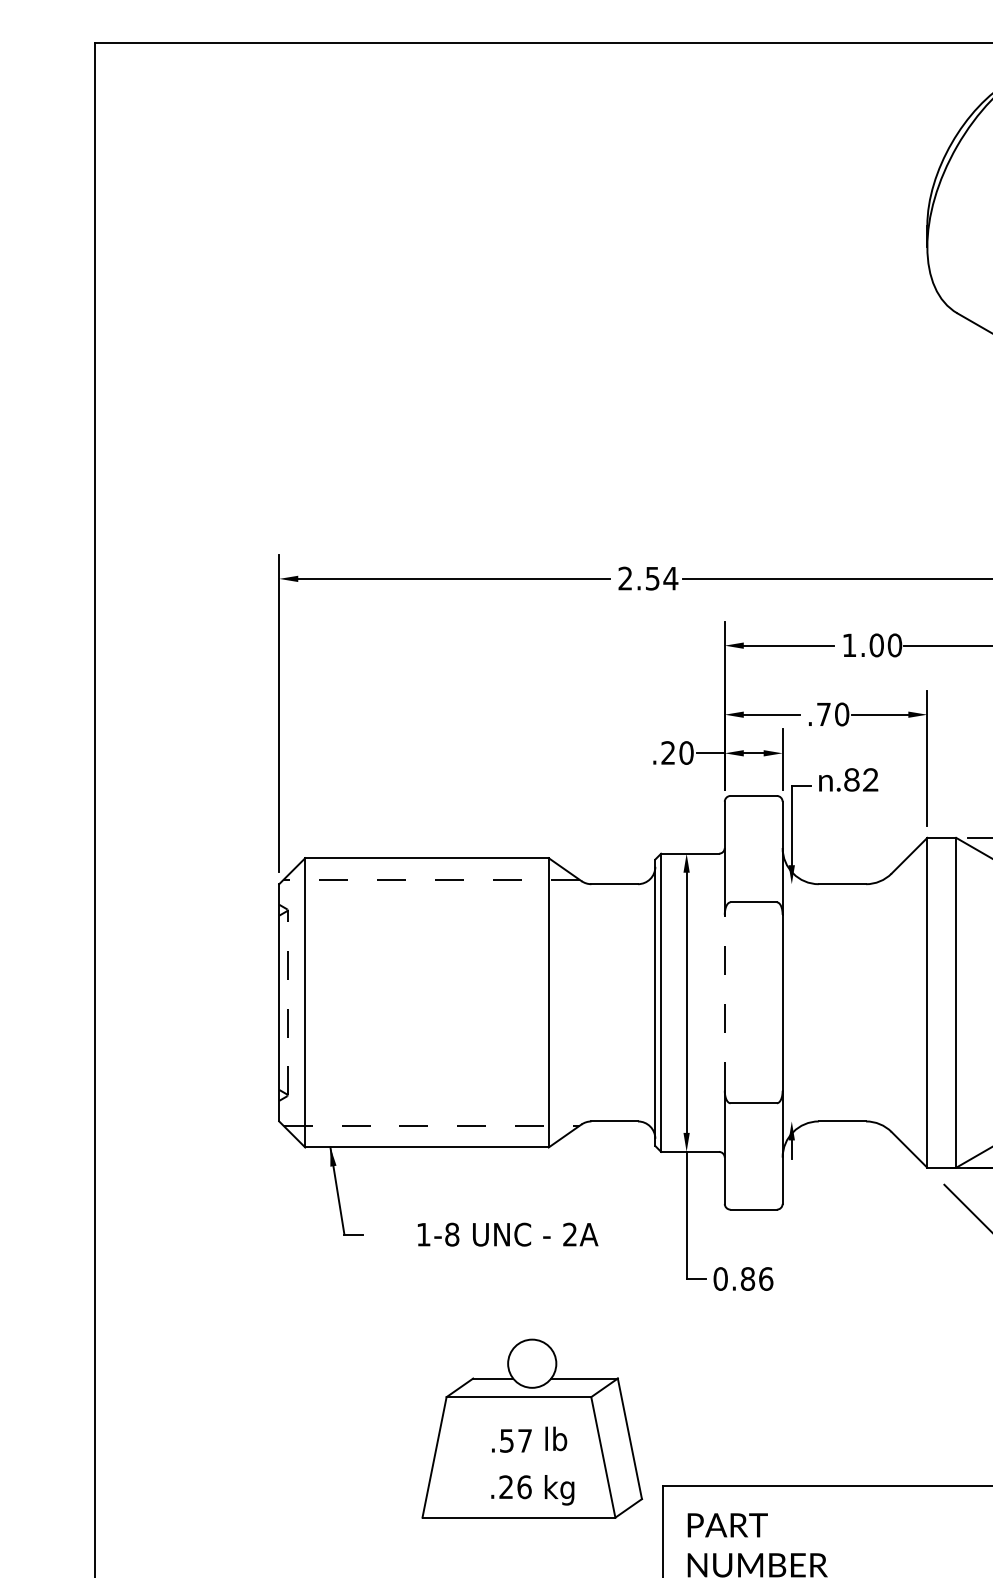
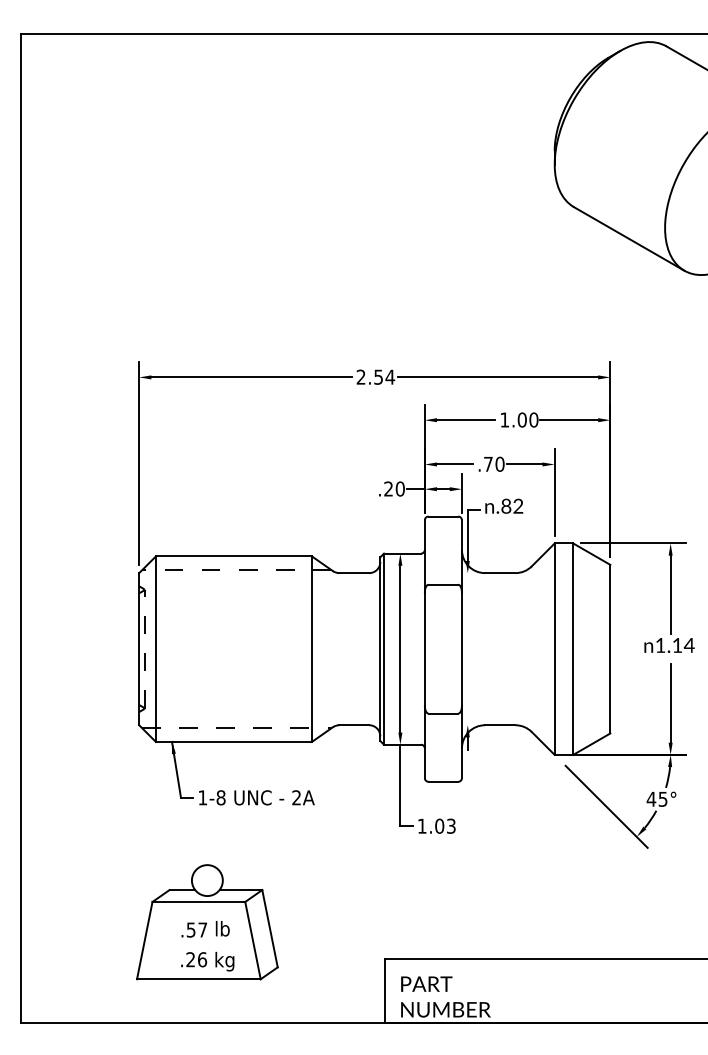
line: (724, 1001) -> (424, 648), dashed -> solid
text: (507, 1234) -> (256, 797), moved
text: (742, 1277) -> (436, 825), 0.86 -> 1.03
part: (532, 1429) -> (207, 922), moved

